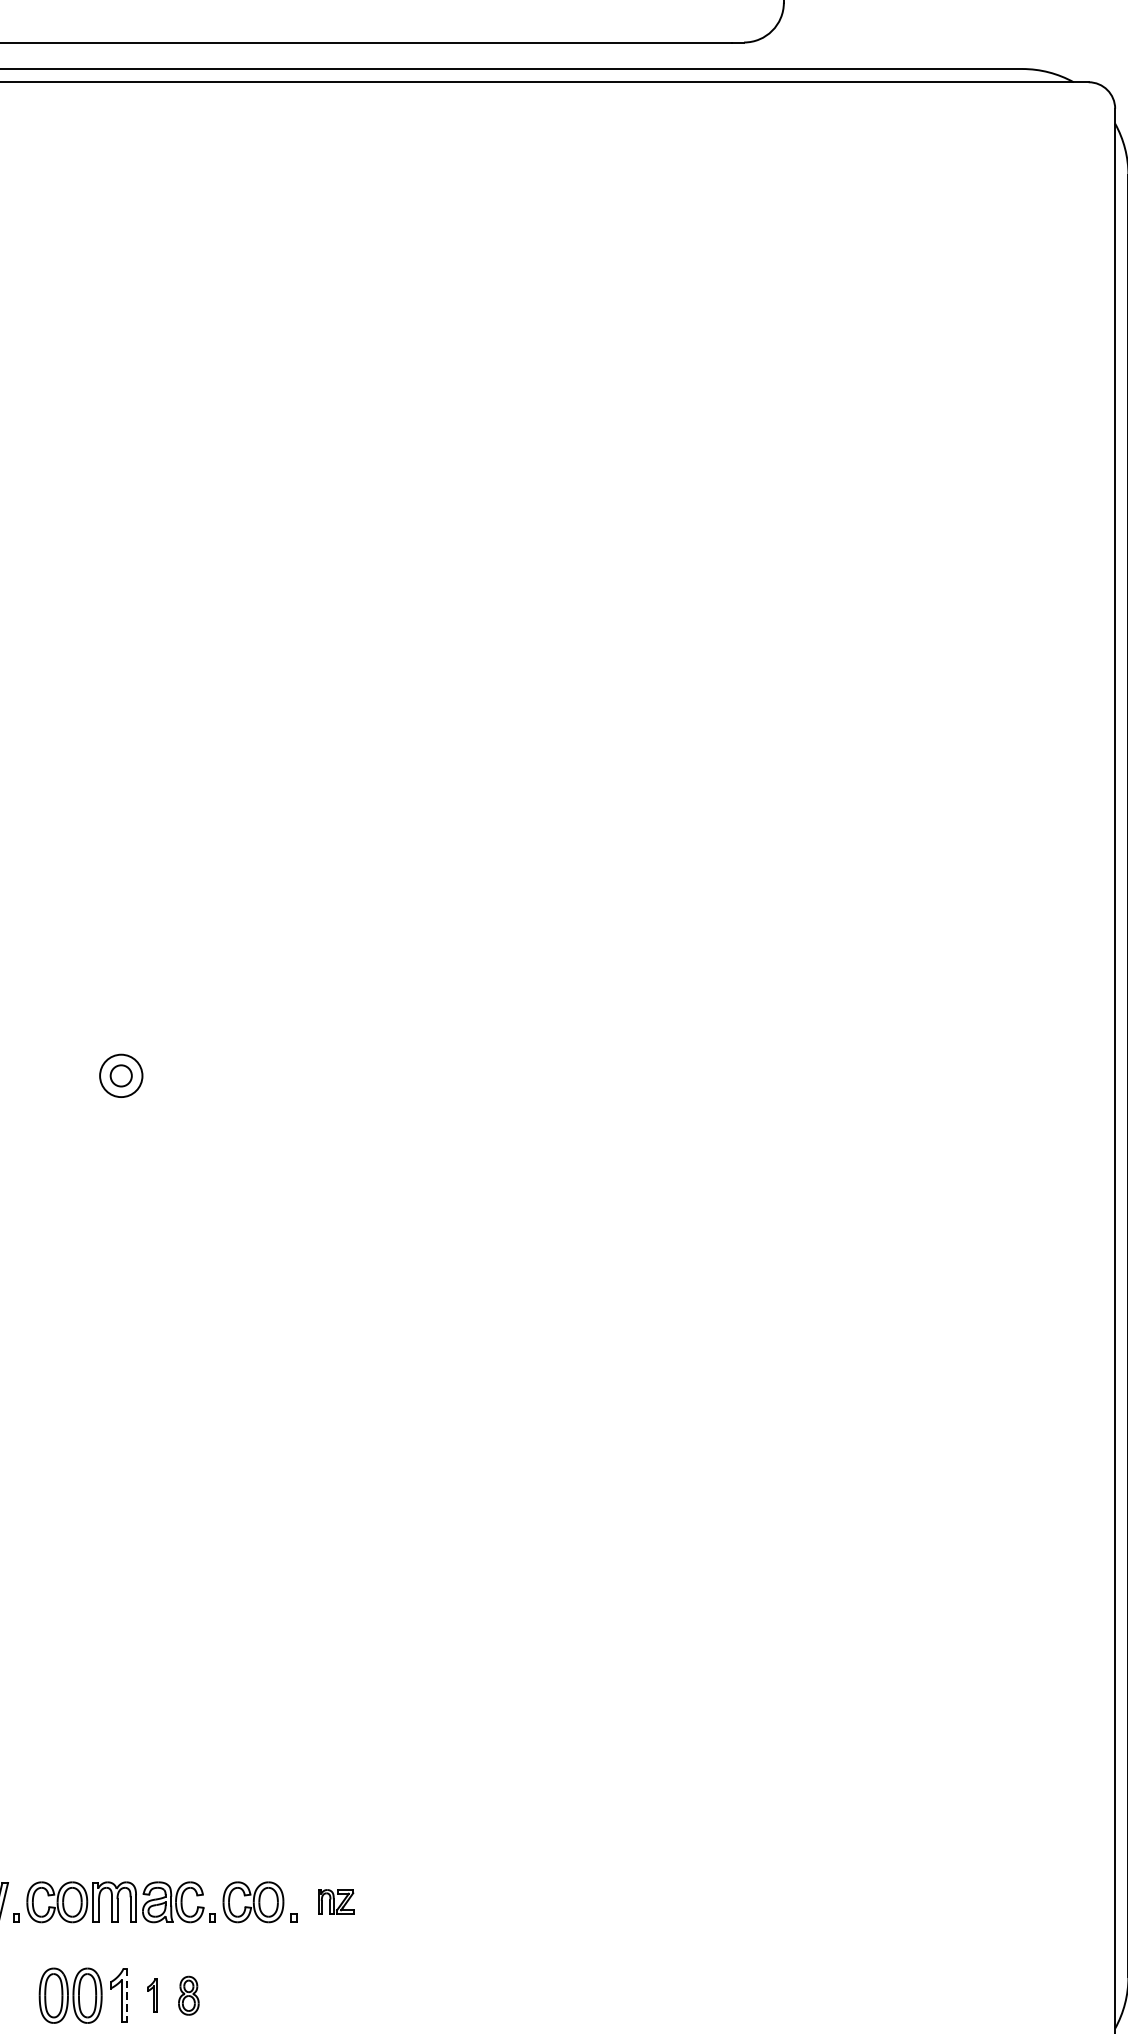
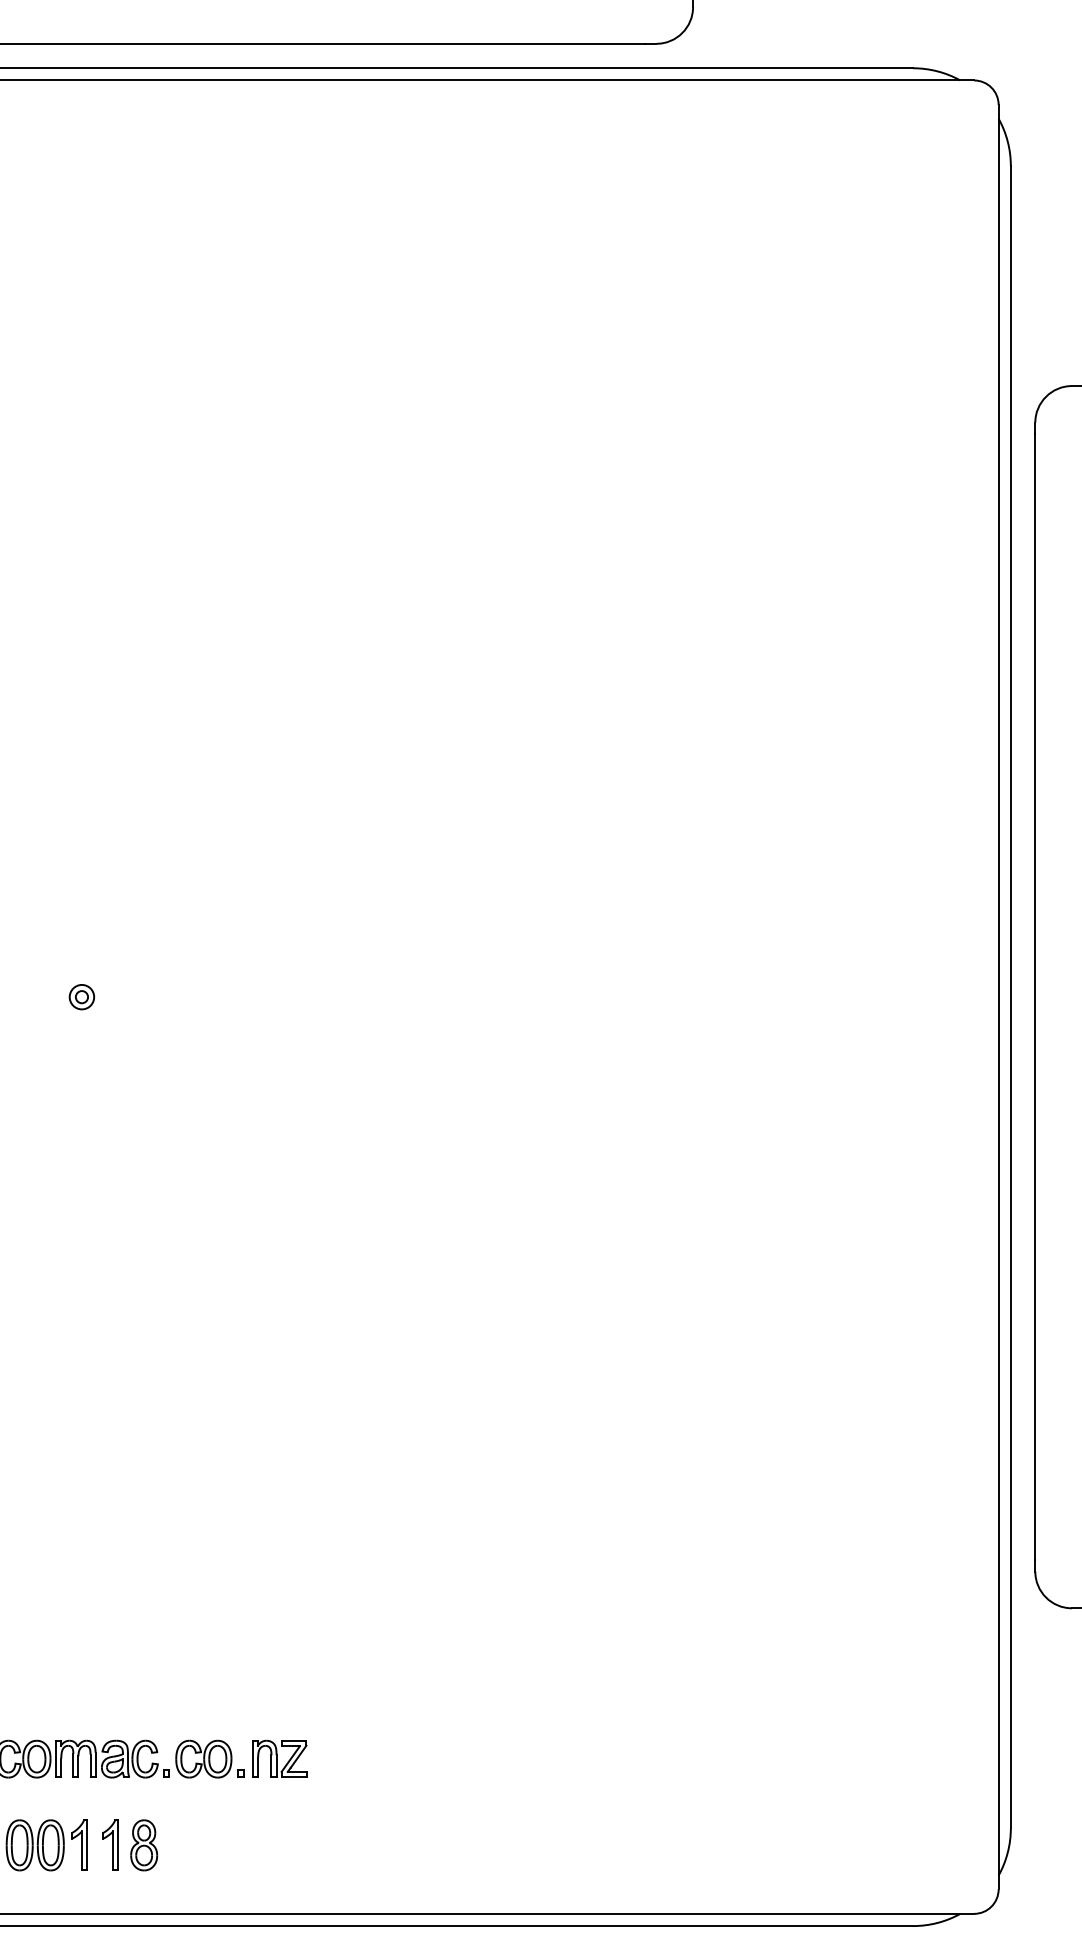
part: (120, 1076) -> (81, 997), size x0.62
part: (335, 1901) -> (279, 1758), size x1.67
part: (152, 1994) -> (110, 1844), size x1.67
line: (127, 1995) -> (87, 1845), dashed -> solid
part: (189, 1995) -> (144, 1845), size x1.43

